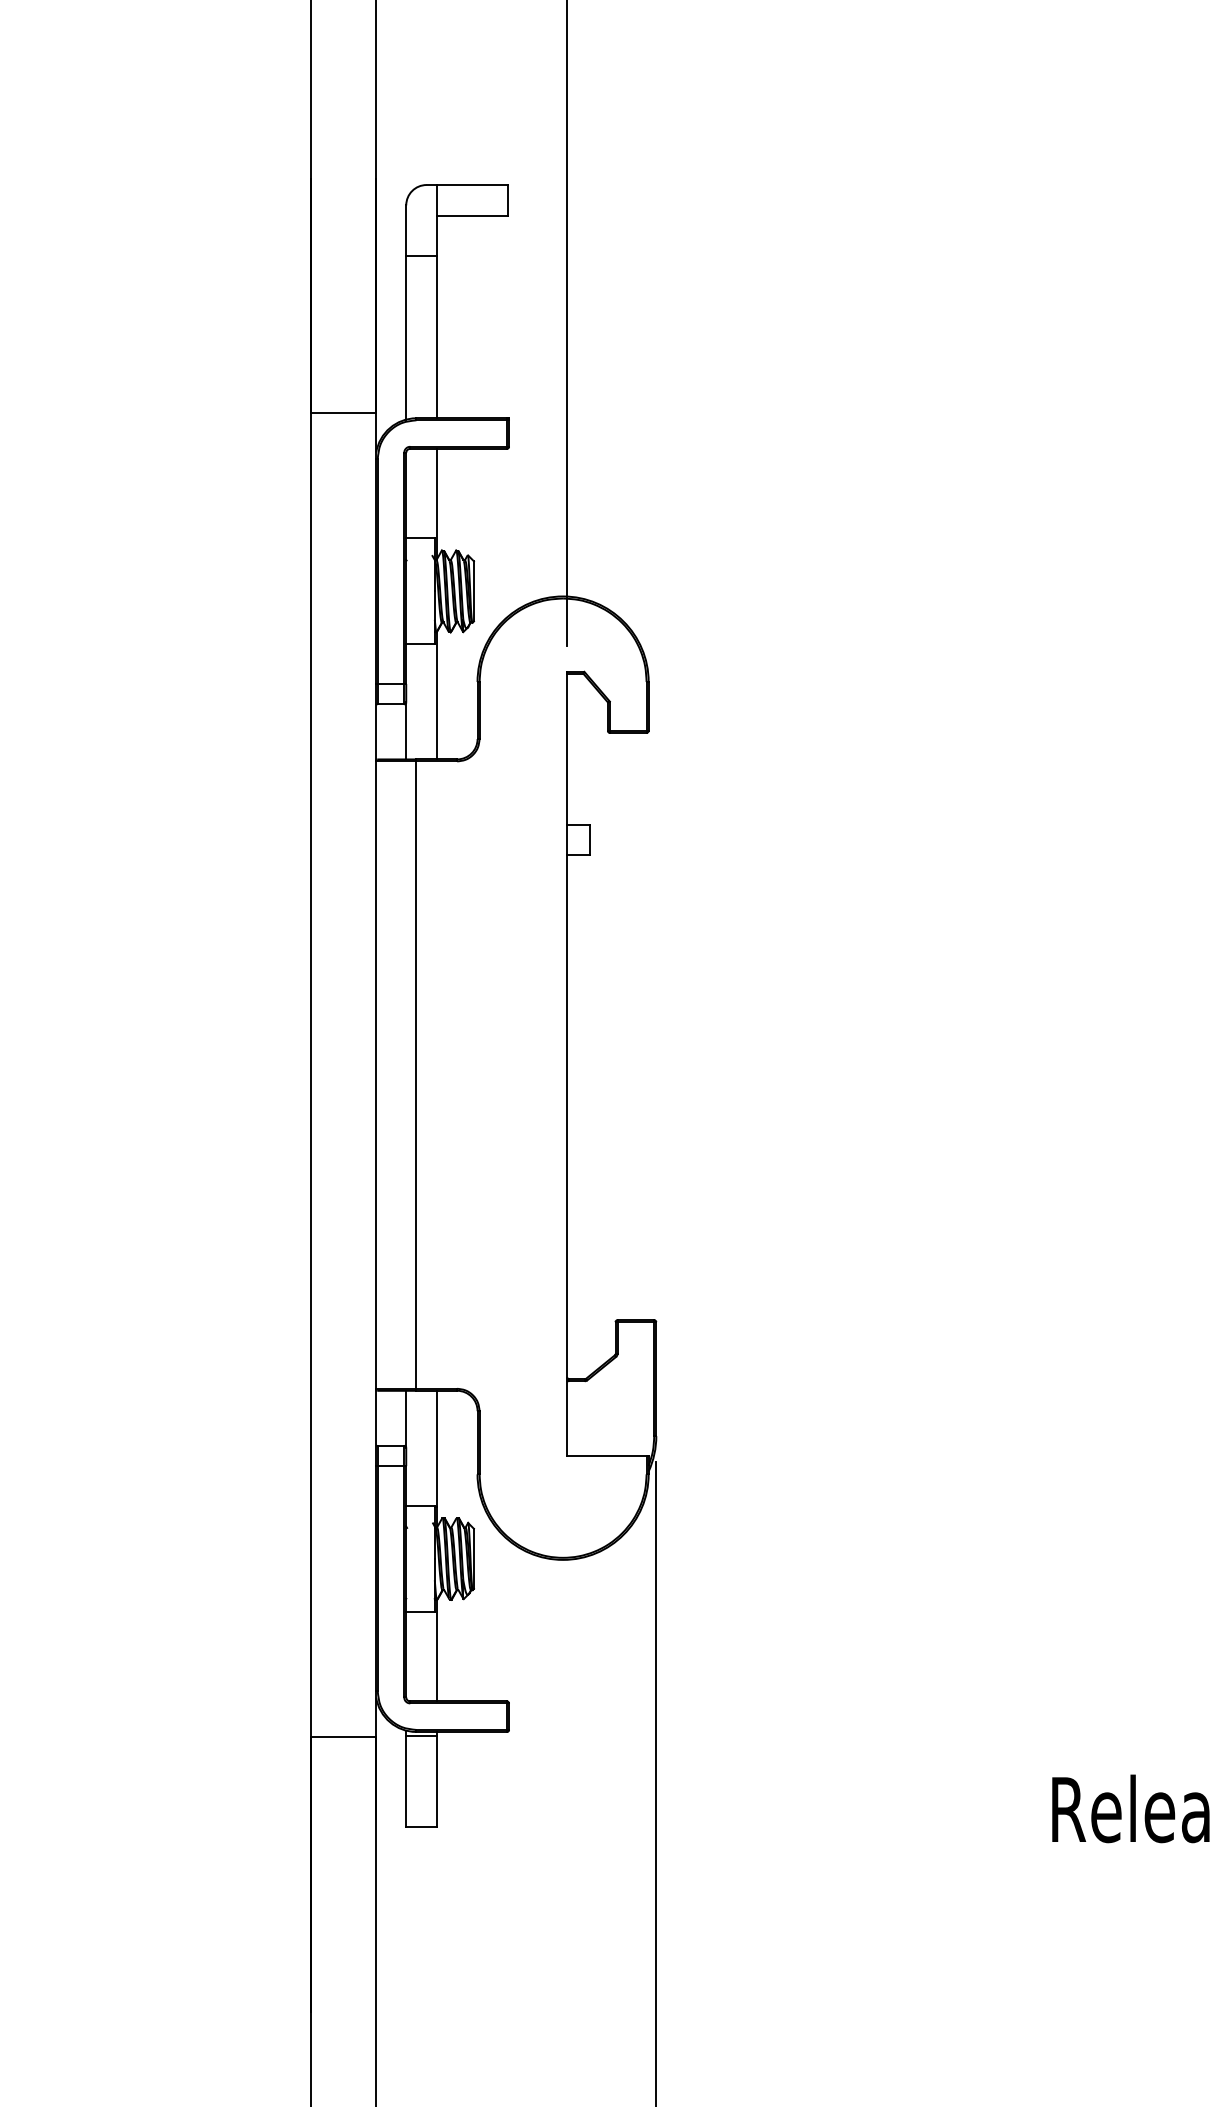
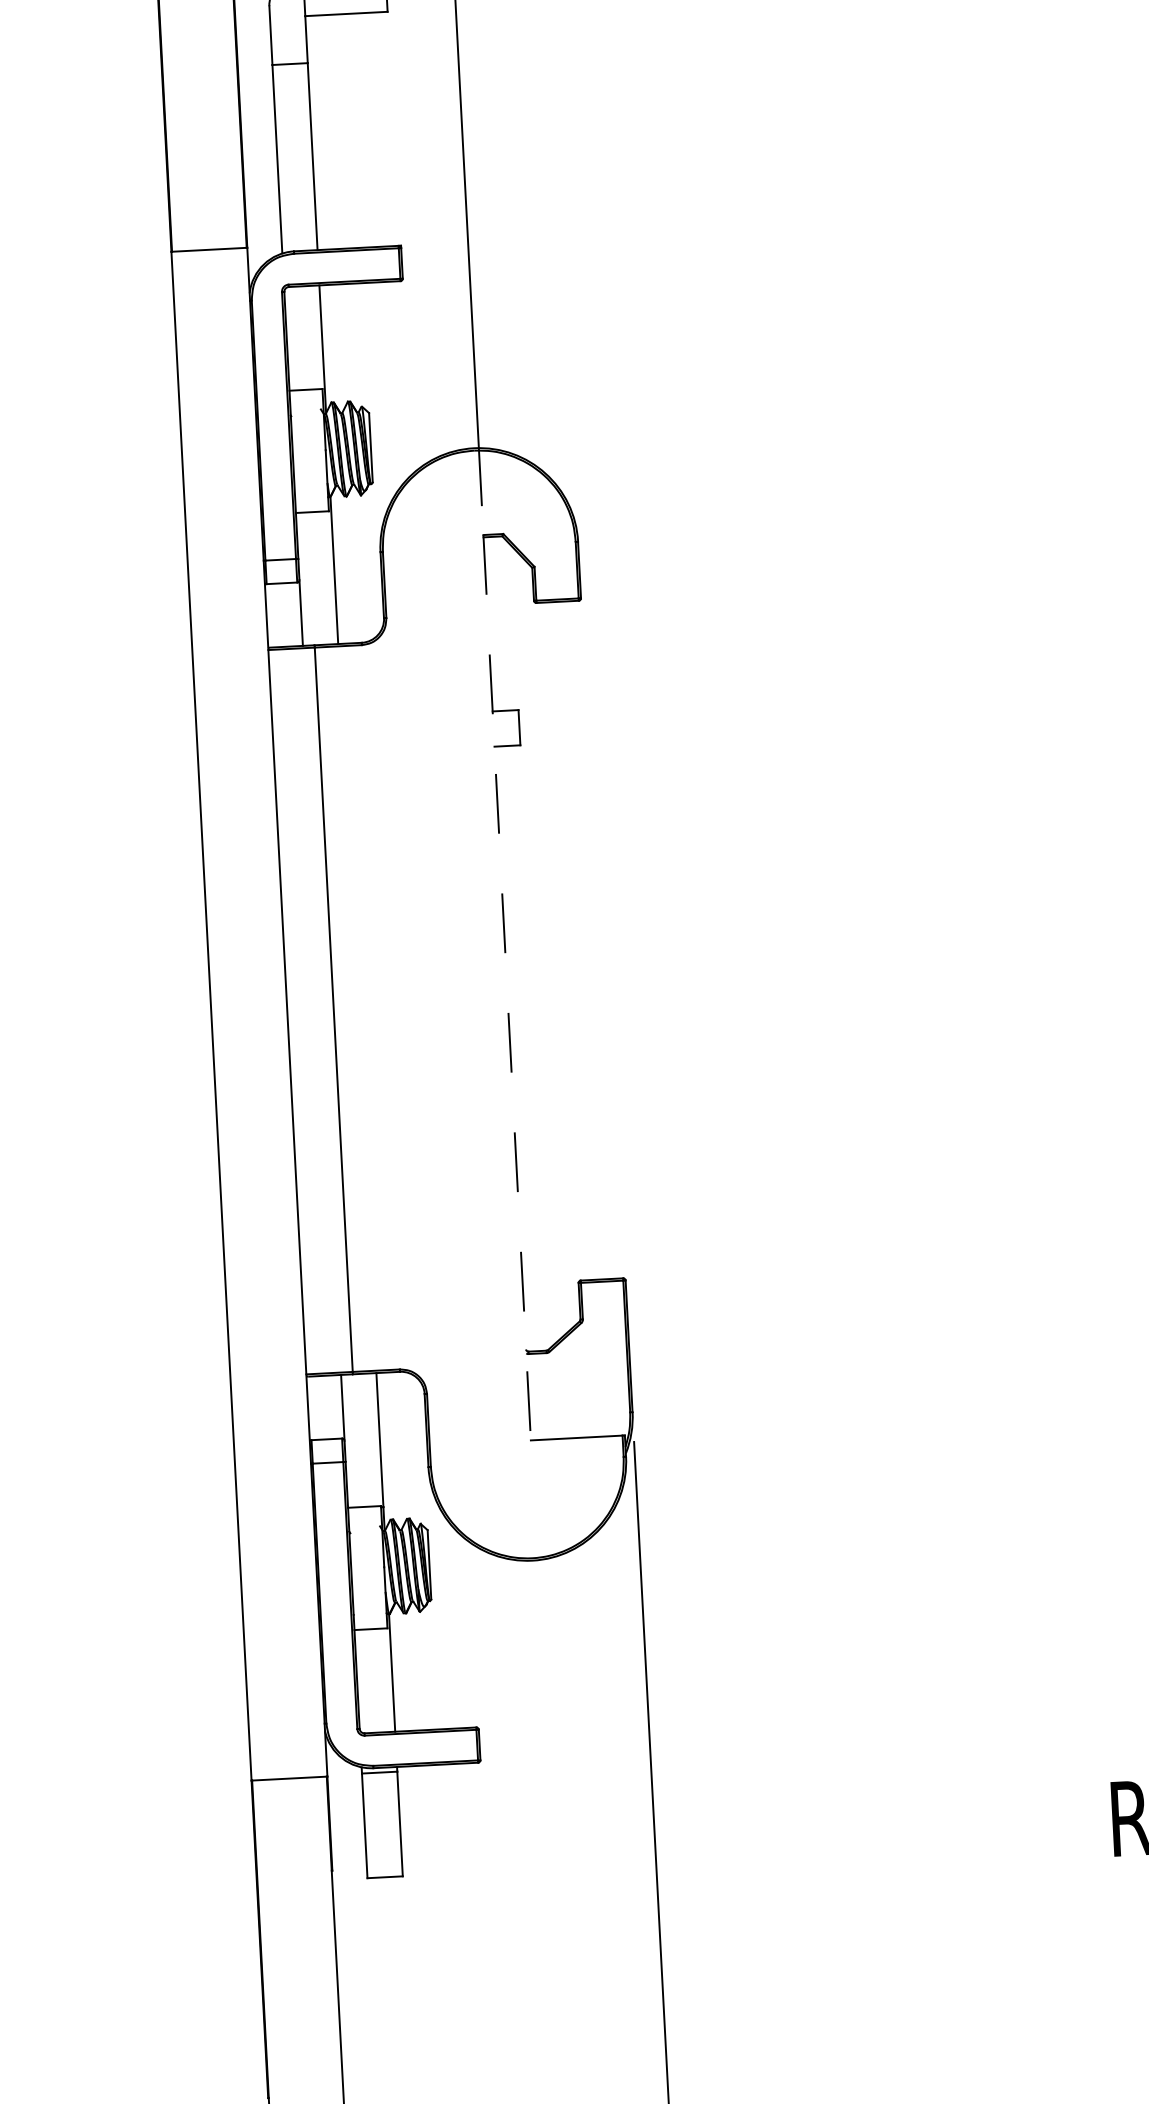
line: (567, 1064) -> (507, 988), solid -> dashed

